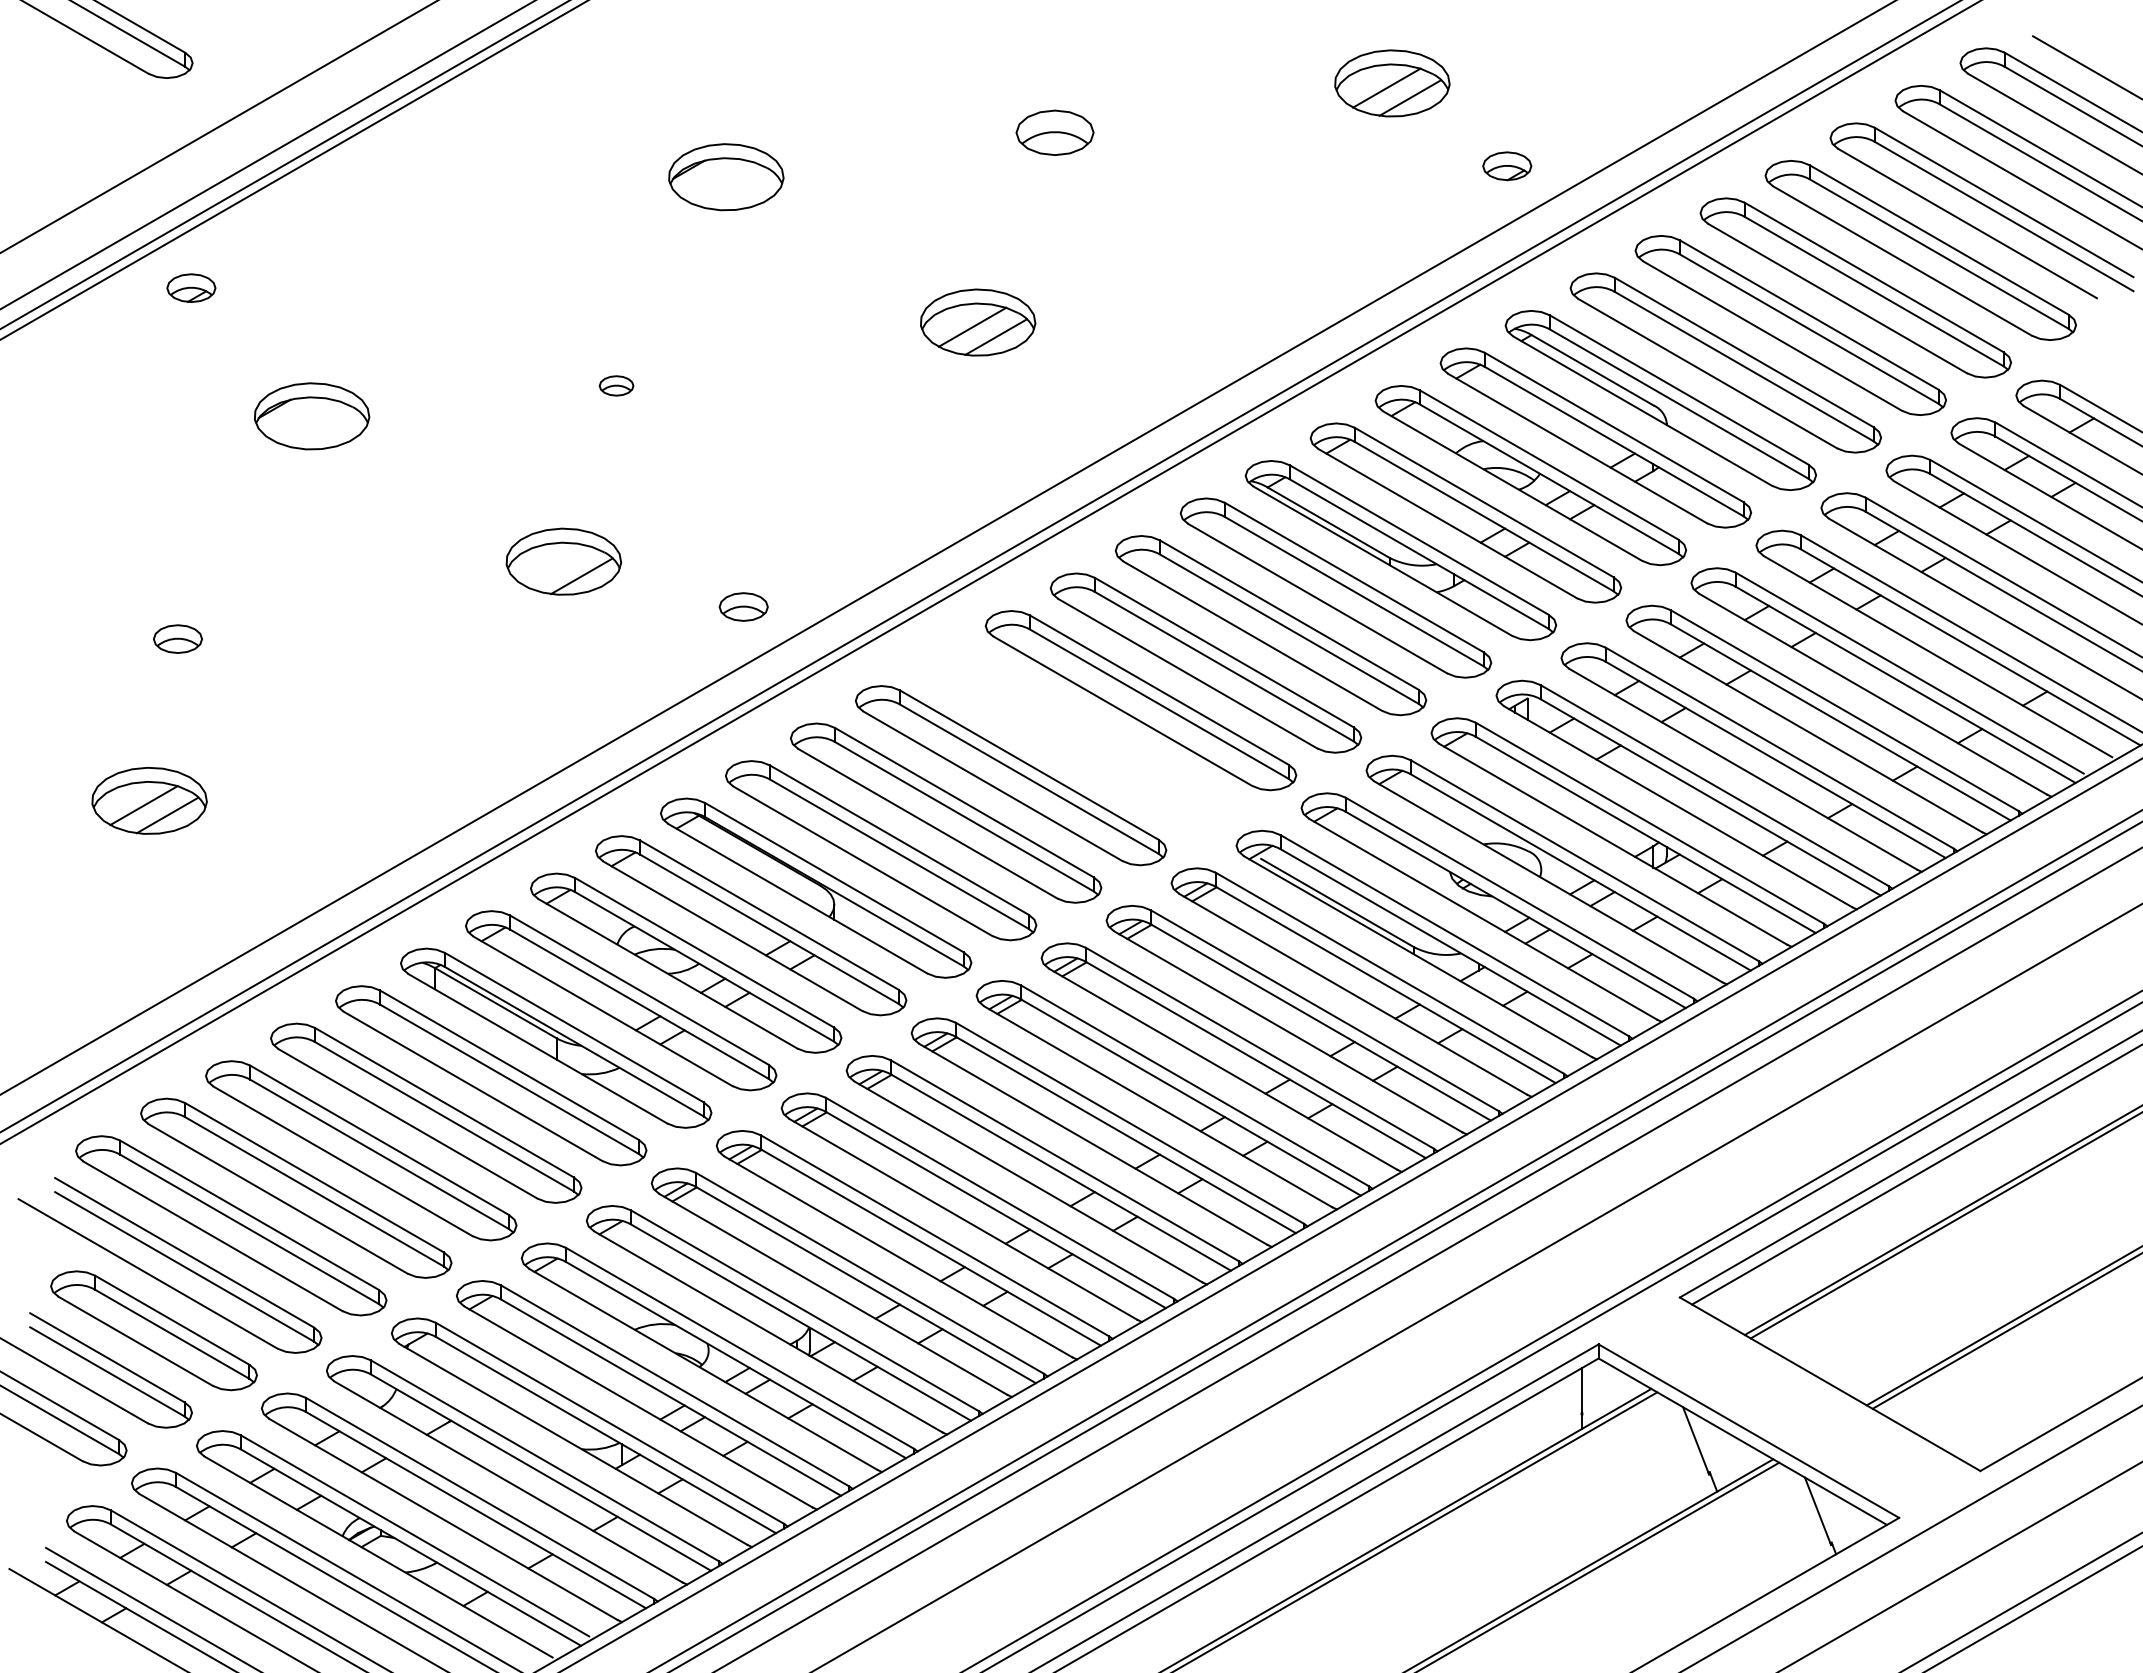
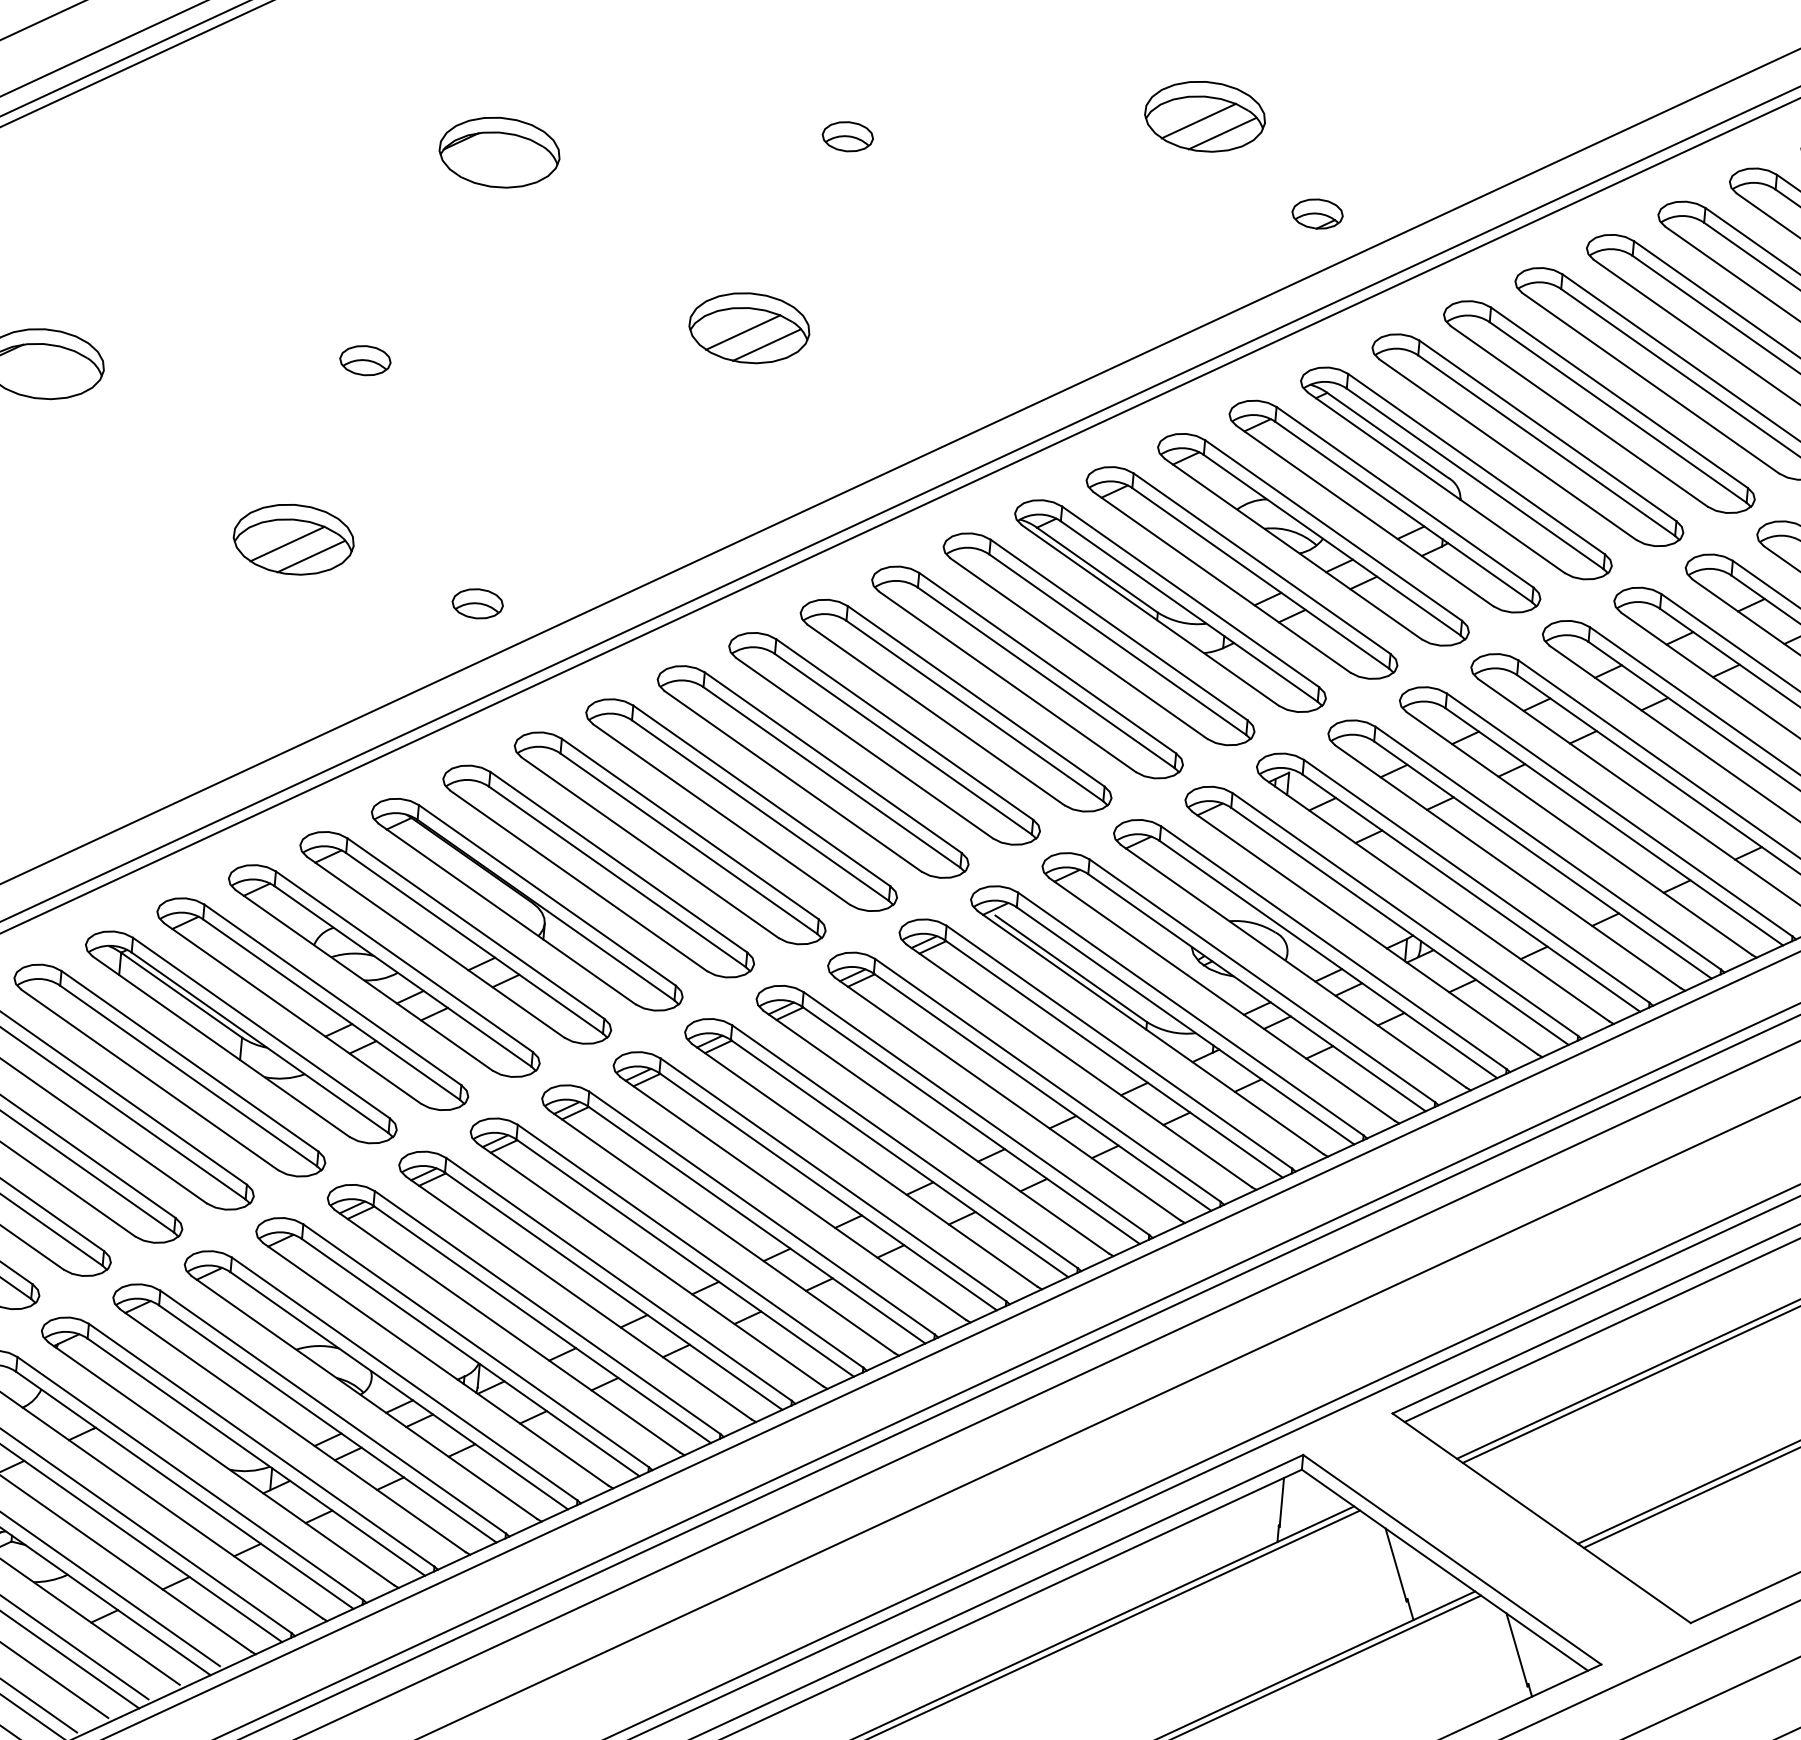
part: (1055, 132) -> (848, 136), size x0.62
part: (616, 385) -> (365, 360), size x1.43
line: (558, 565) -> (287, 543), added
part: (1075, 737) -> (812, 771), added

